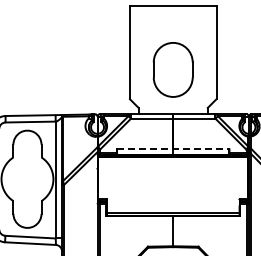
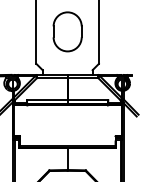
part: (172, 69) -> (67, 31), moved
line: (173, 149) -> (67, 100), dashed -> solid

